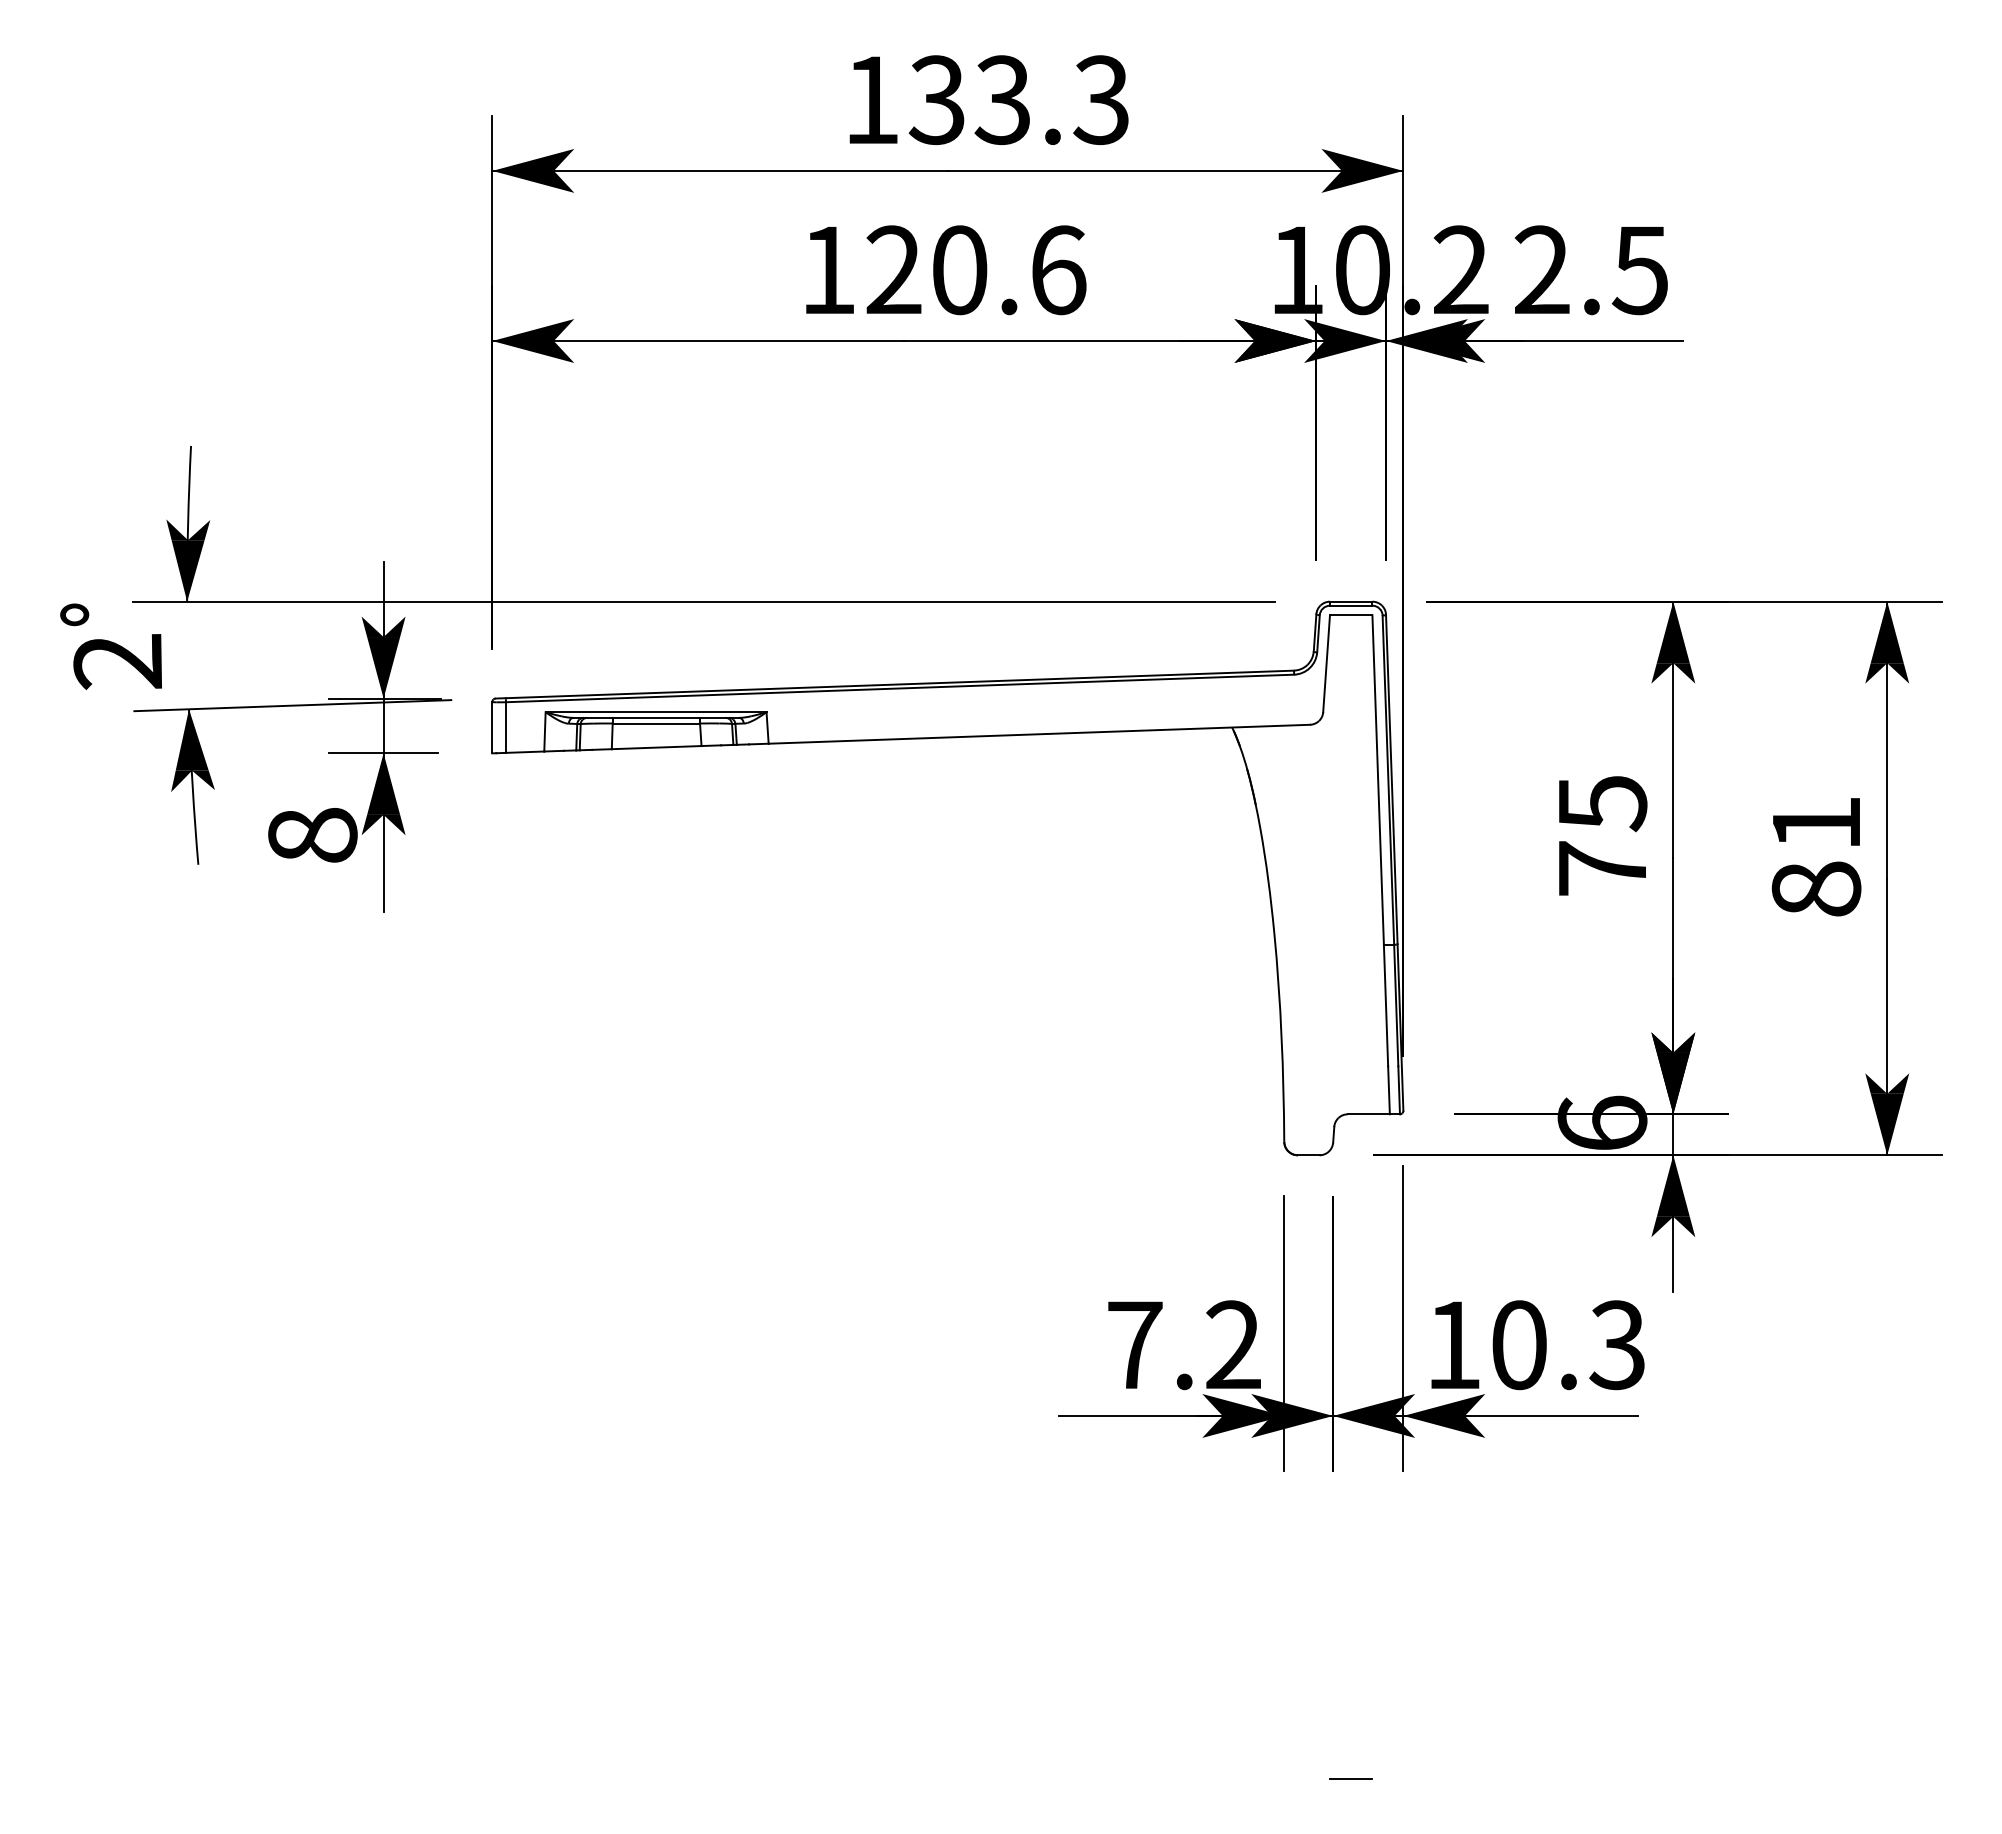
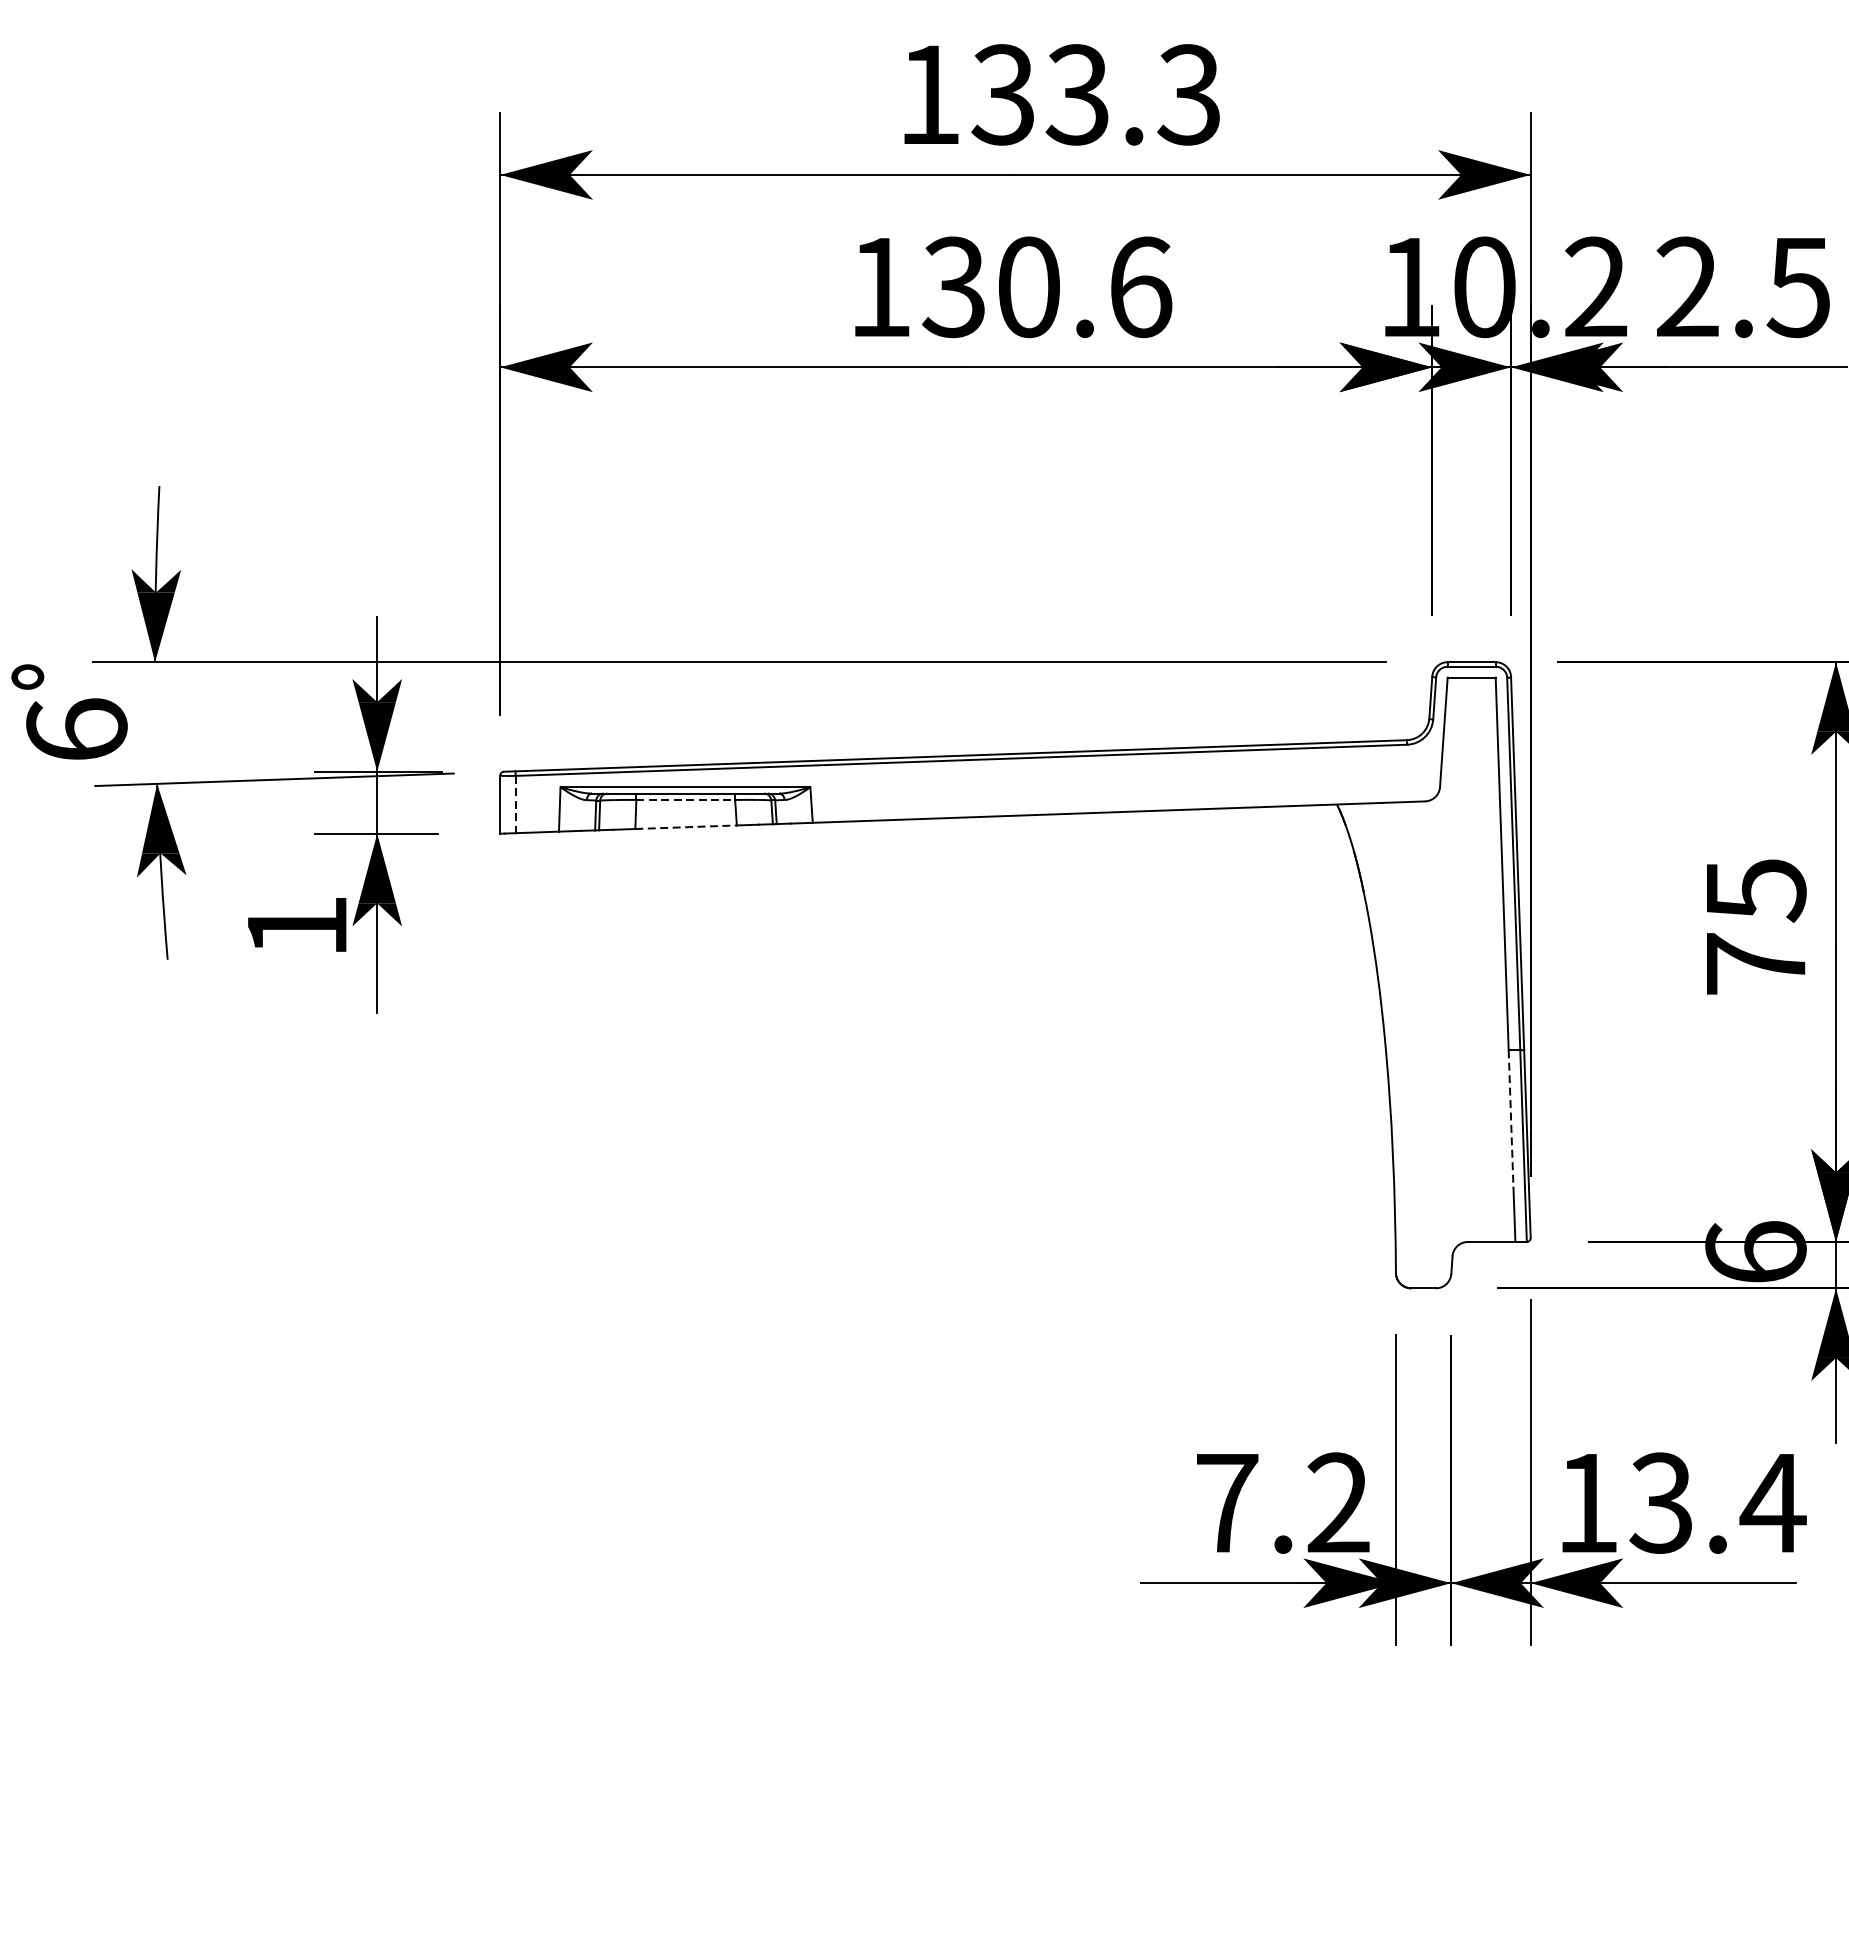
text: (893, 270) -> (953, 287), 120.6 -> 130.6
text: (118, 661) -> (77, 729), 2 -> 6
line: (656, 723) -> (685, 799), solid -> dashed
line: (506, 728) -> (516, 805), solid -> dashed
line: (656, 747) -> (685, 827), solid -> dashed
text: (312, 835) -> (296, 926), 8 -> 1
line: (1386, 1005) -> (1511, 1118), solid -> dashed
text: (1568, 1345) -> (1717, 1503), 10.3 -> 13.4

